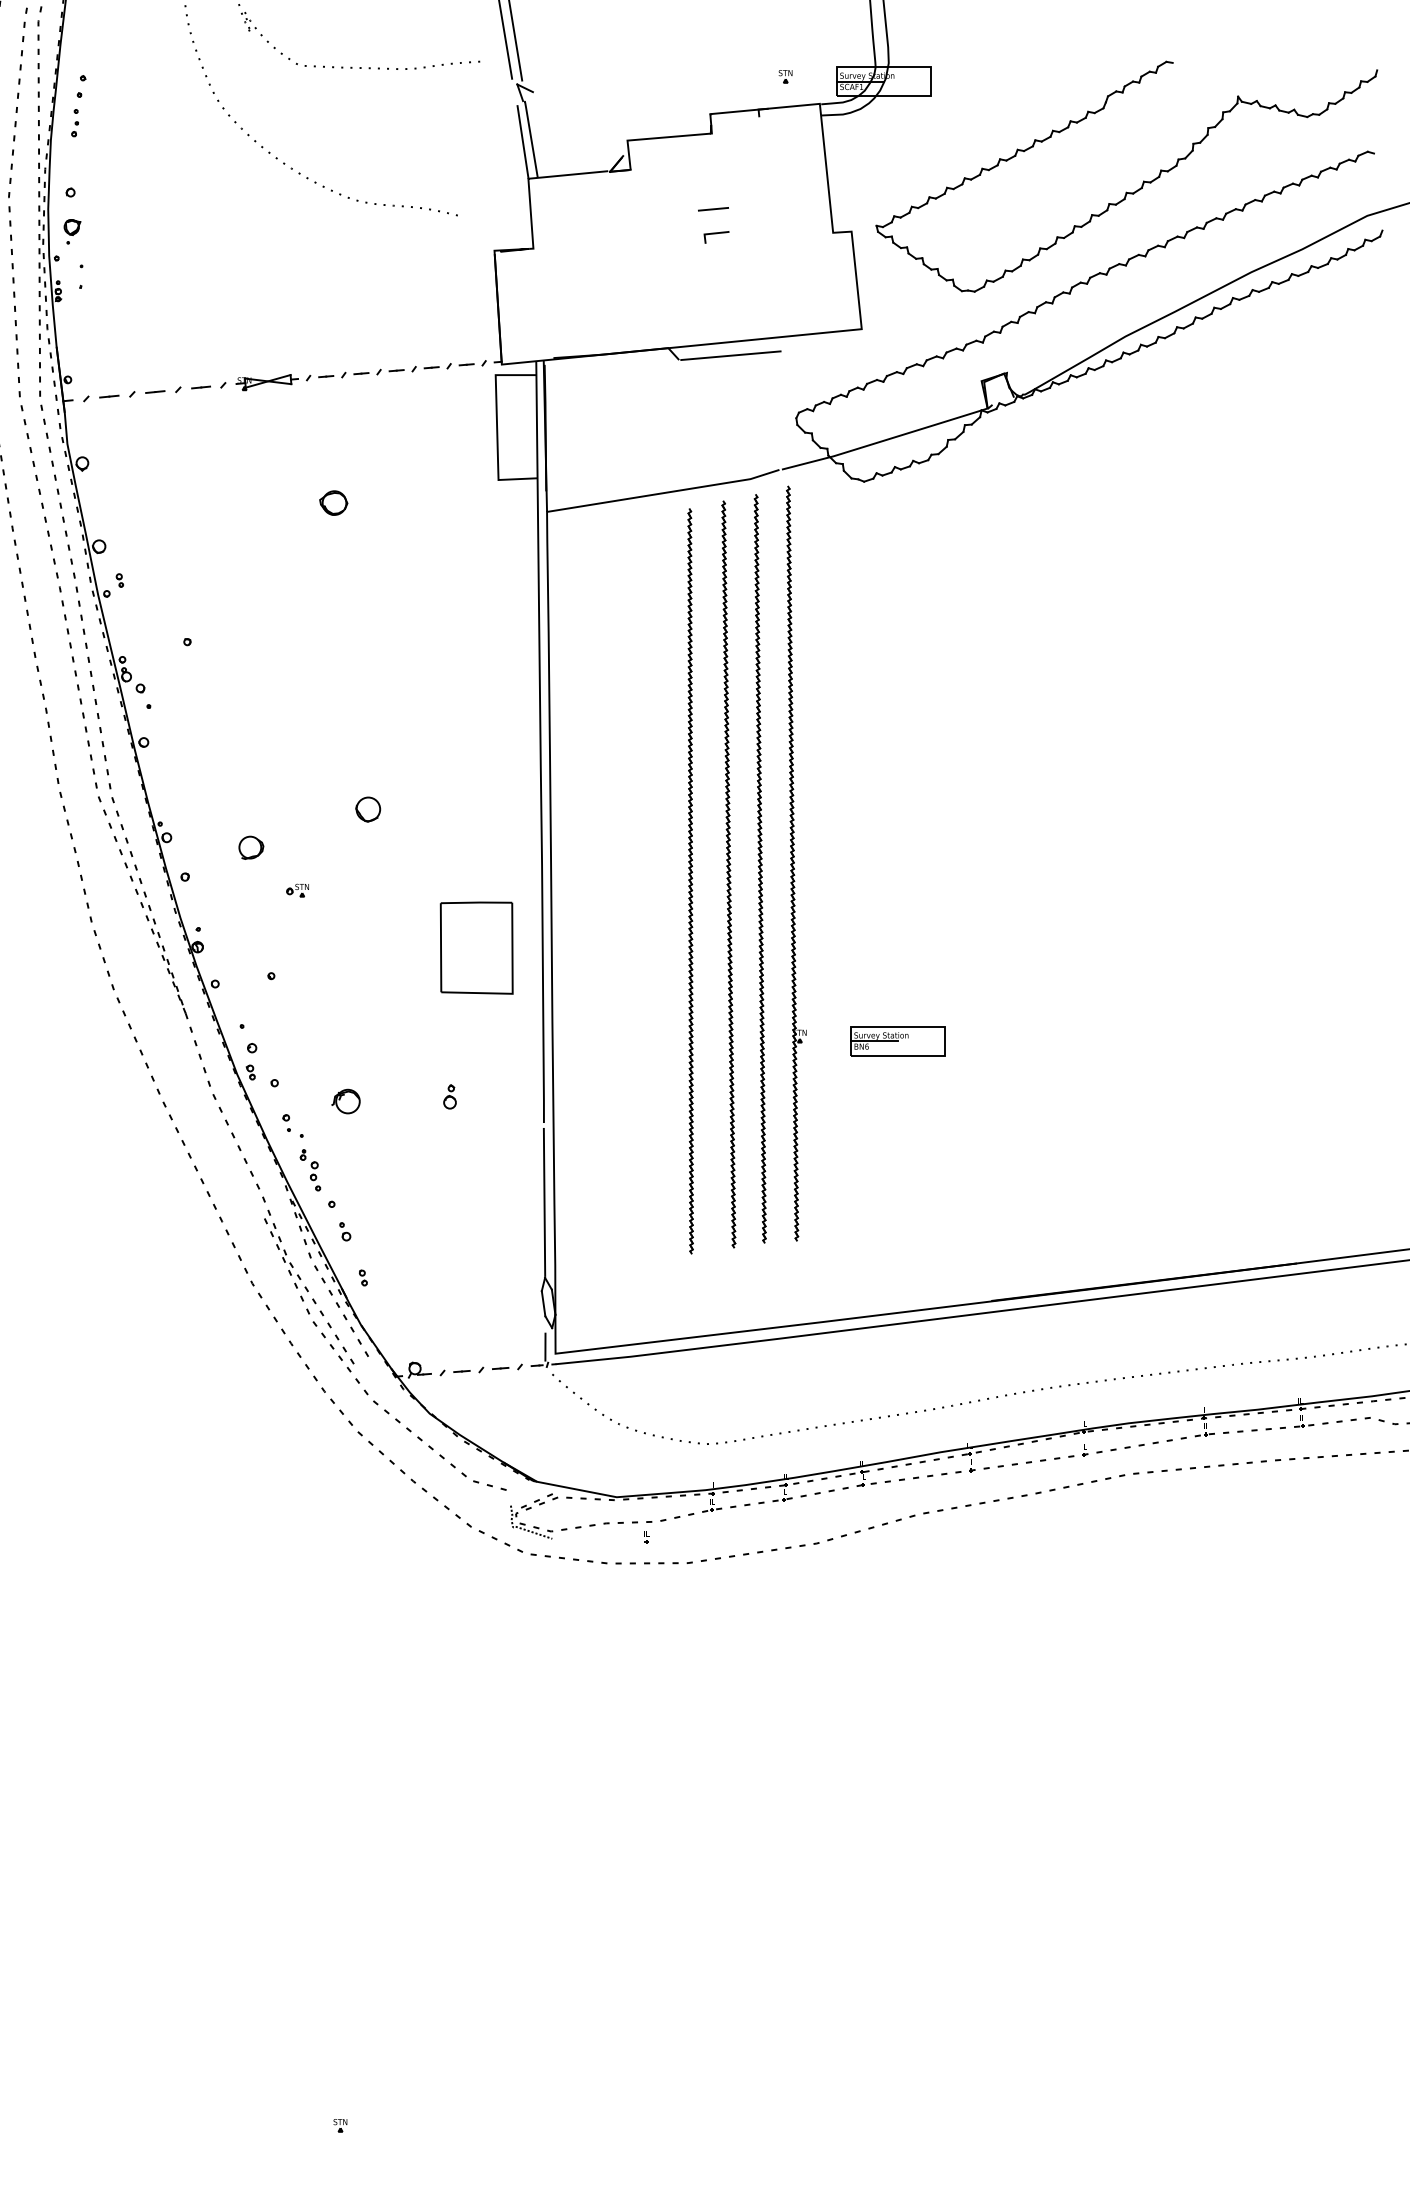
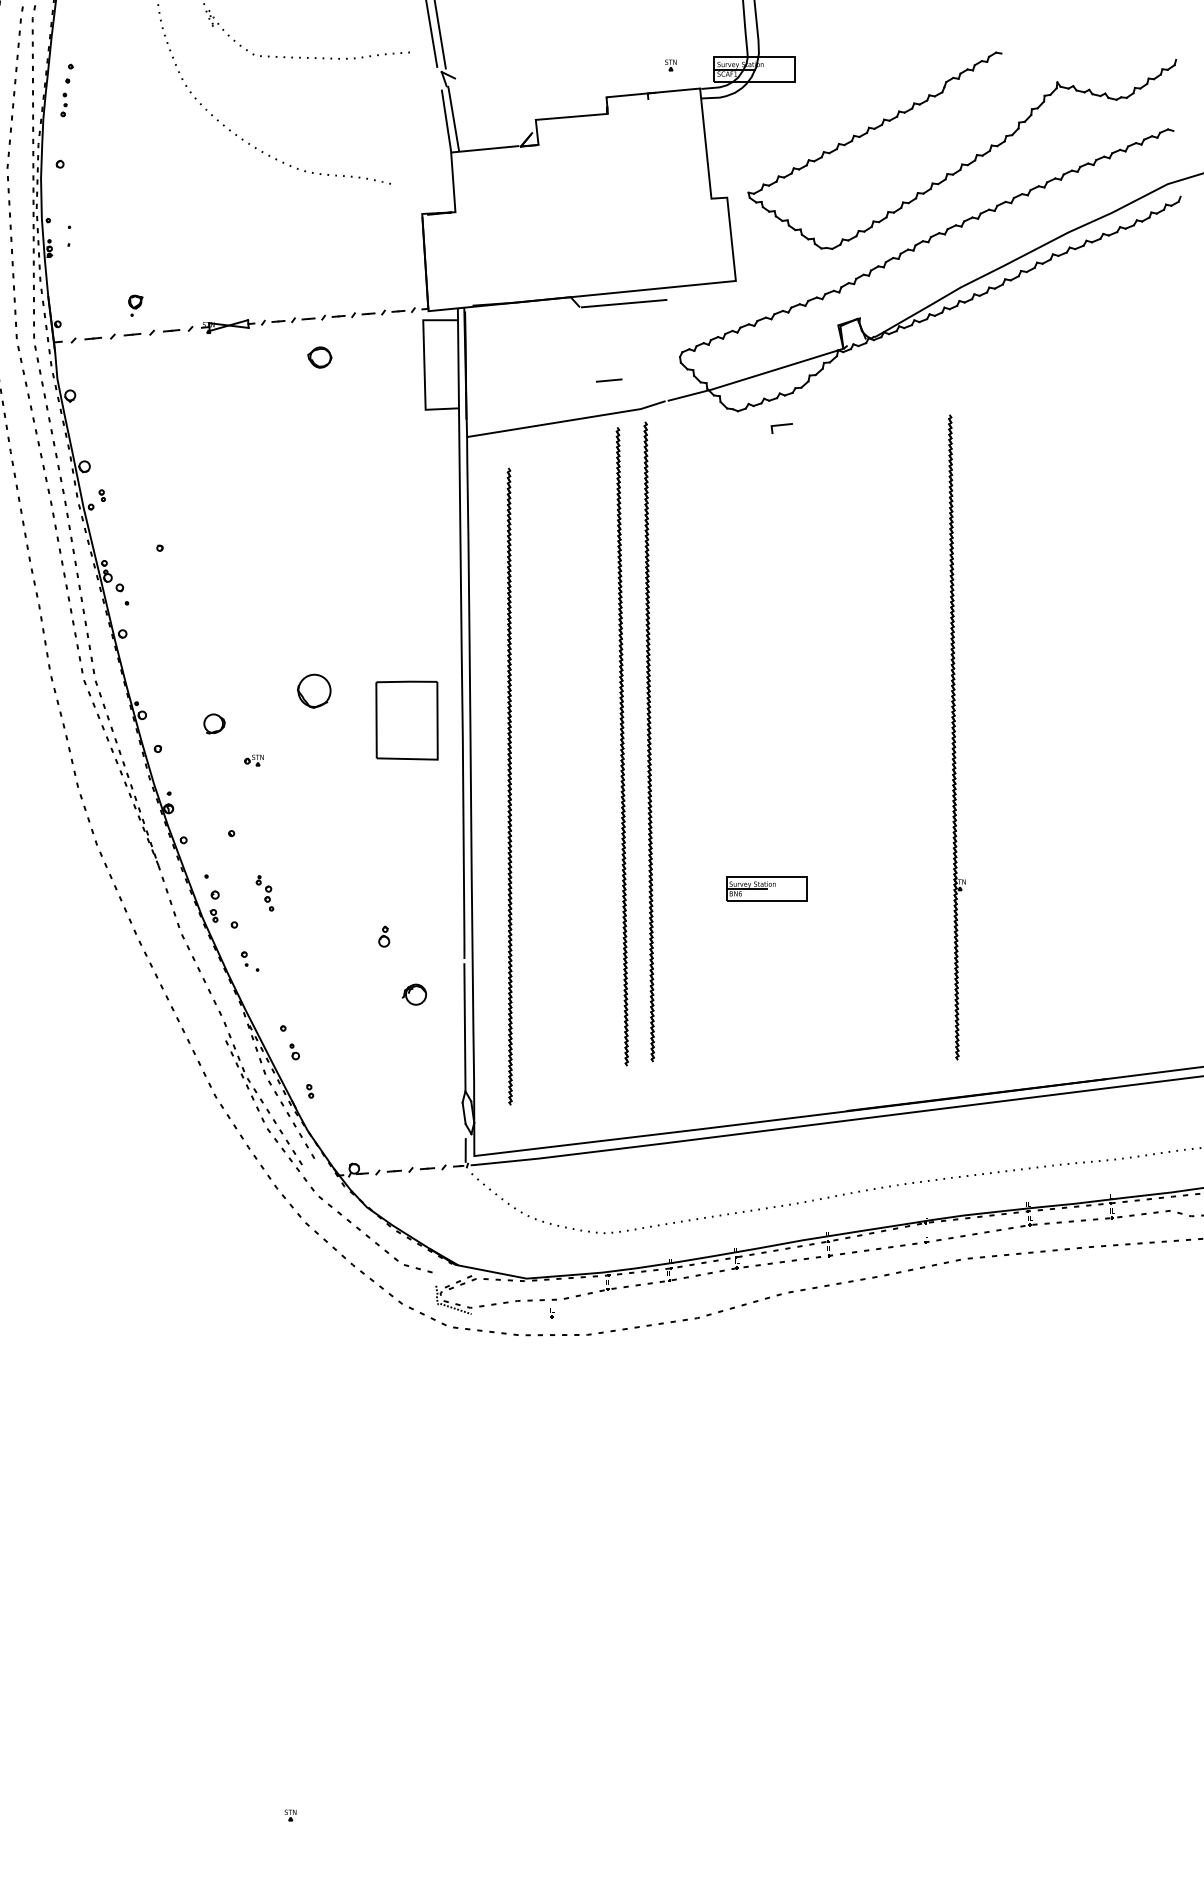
line: (713, 209) -> (609, 380), moved
part: (72, 231) -> (135, 305), moved
line: (714, 234) -> (780, 426), moved
part: (333, 503) -> (319, 357), moved
part: (368, 809) -> (314, 691), size x1.6
part: (795, 863) -> (956, 737), moved
part: (690, 881) -> (509, 786), moved
part: (476, 947) -> (406, 720), moved
part: (344, 1101) -> (413, 994), moved
part: (309, 1170) -> (264, 893), moved

